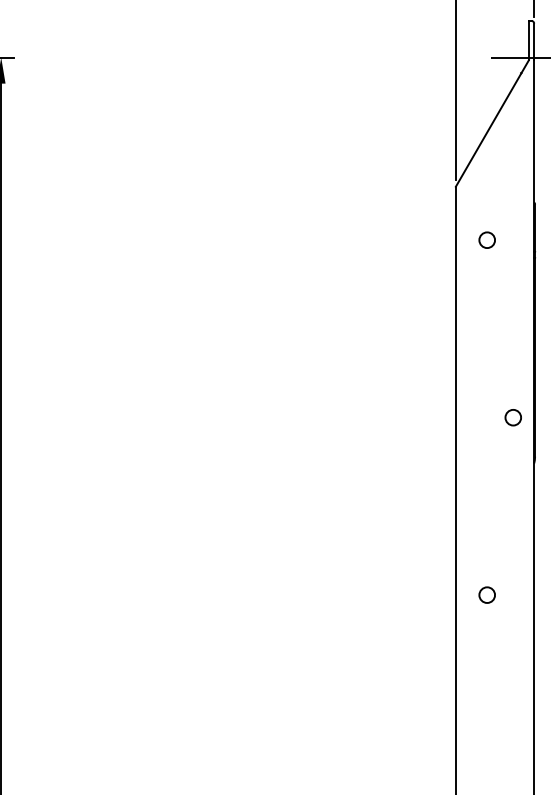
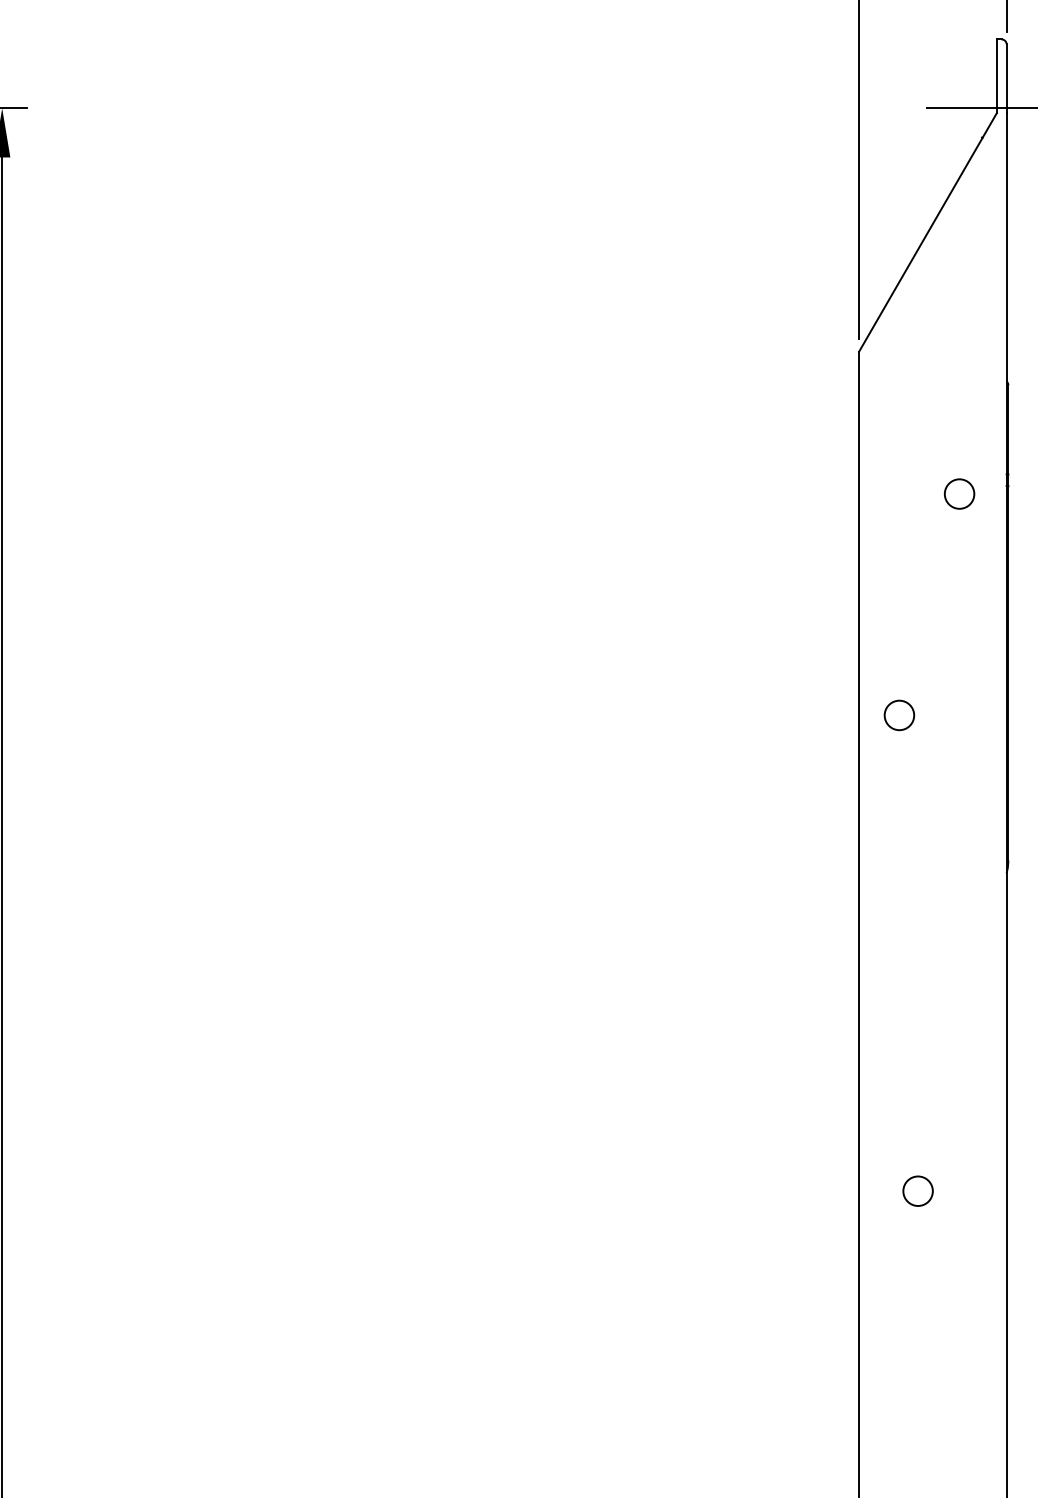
circle: (486, 239) -> (958, 492), moved
circle: (512, 417) -> (897, 715), moved
circle: (486, 594) -> (916, 1189), moved

